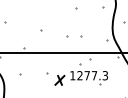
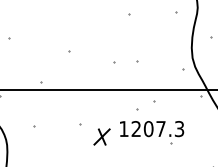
text: (87, 75) -> (149, 128), 1277.3 -> 1207.3

